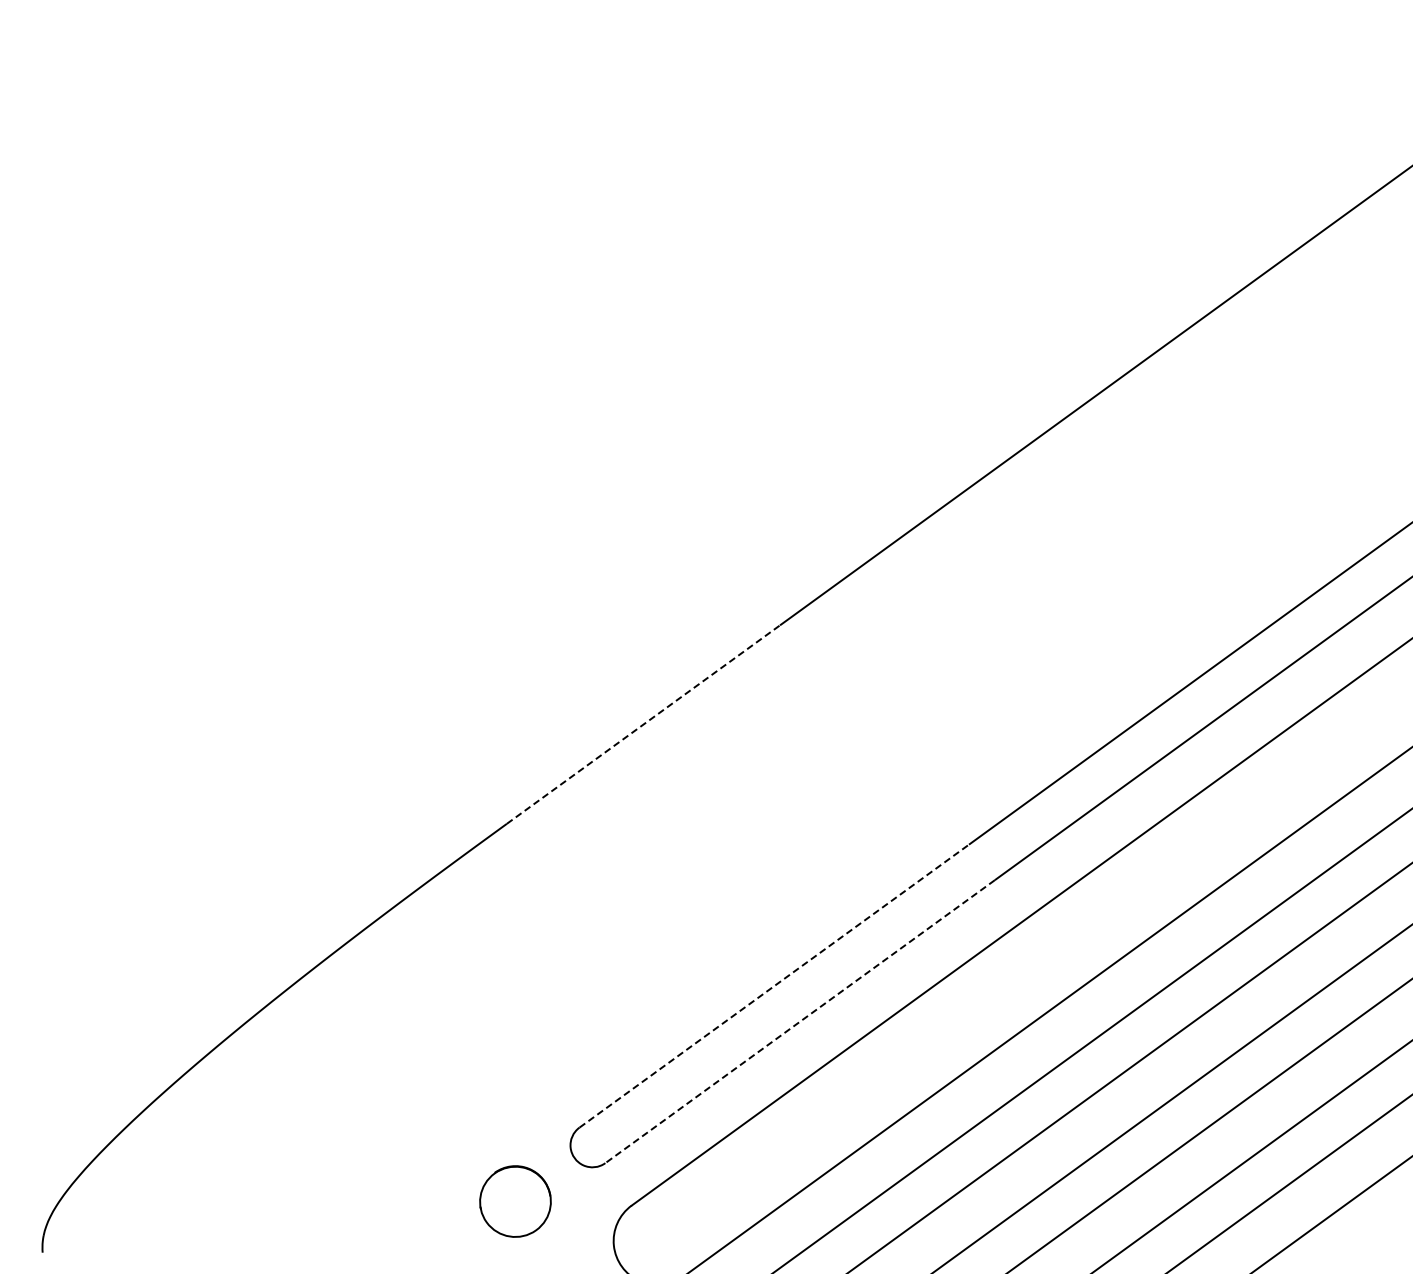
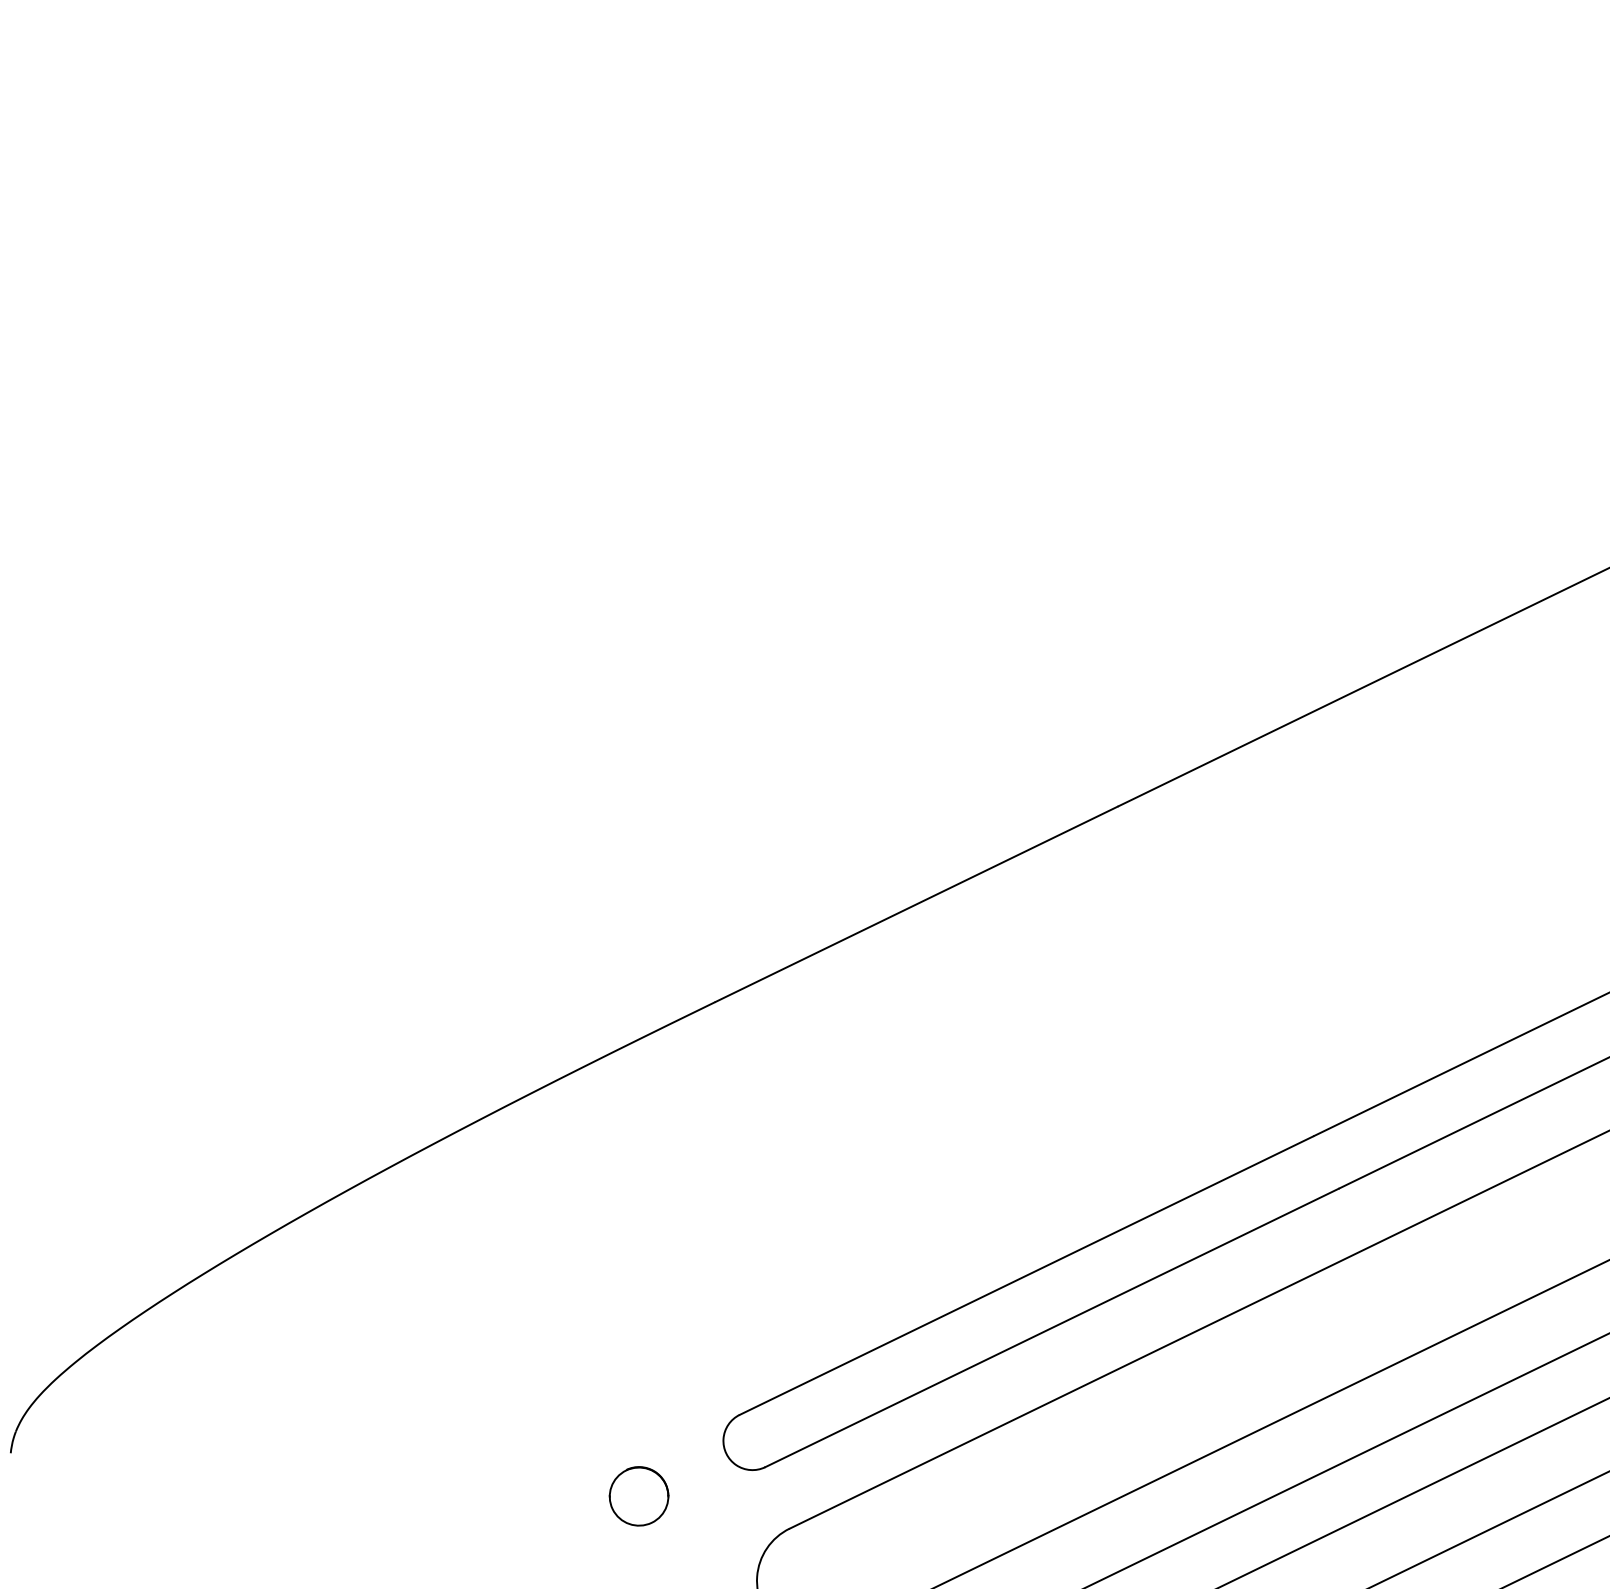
line: (643, 724) -> (916, 904), dashed -> solid
line: (774, 986) -> (1026, 1276), dashed -> solid
line: (800, 1021) -> (1052, 1327), dashed -> solid
part: (515, 1201) -> (639, 1496), size x0.62

